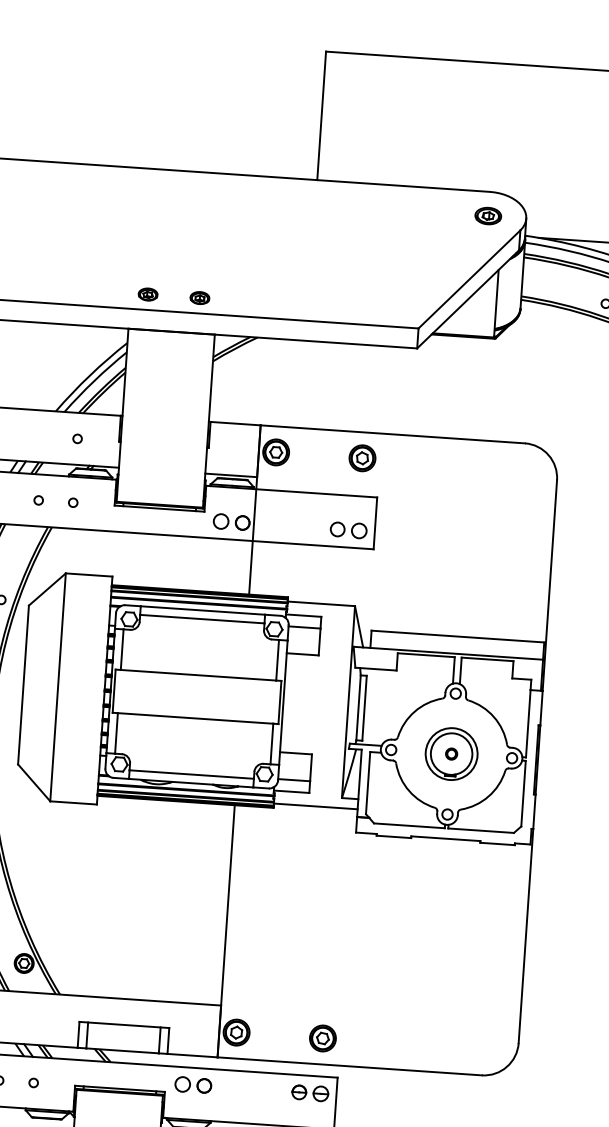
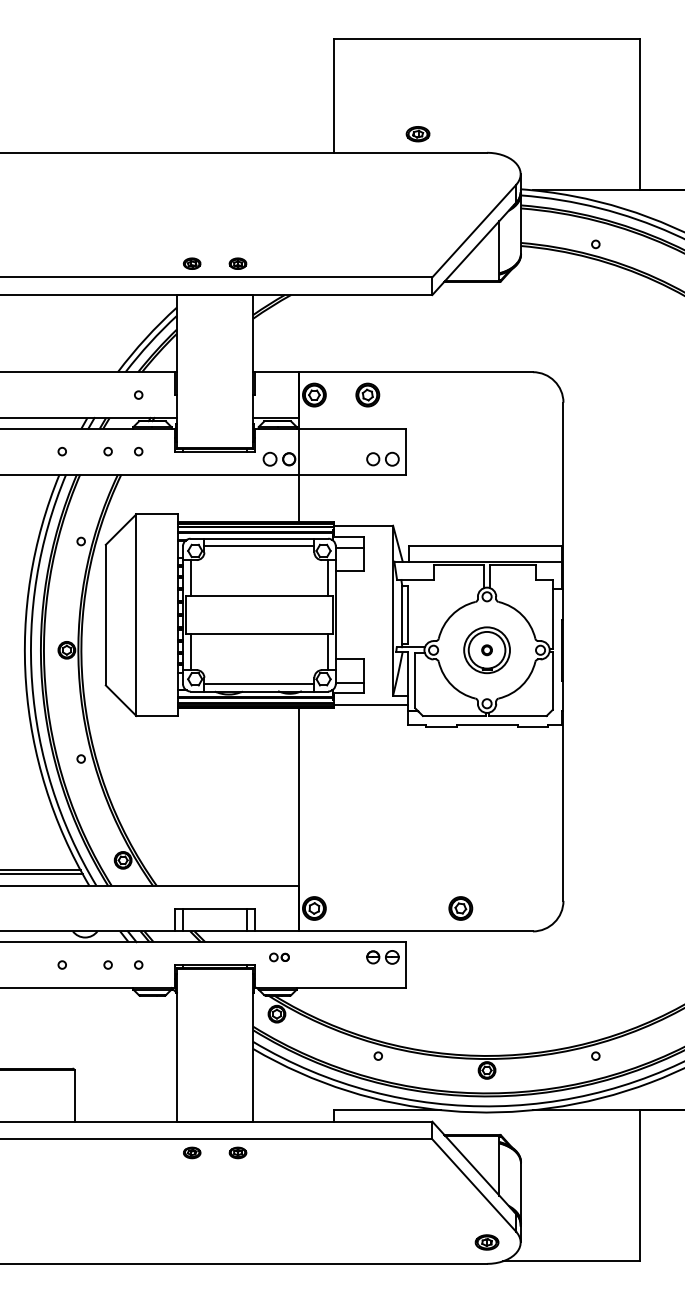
part: (487, 216) -> (417, 134), moved
part: (362, 457) -> (367, 394), moved
part: (322, 1038) -> (460, 908), moved
part: (193, 1085) -> (279, 957), size x0.6

